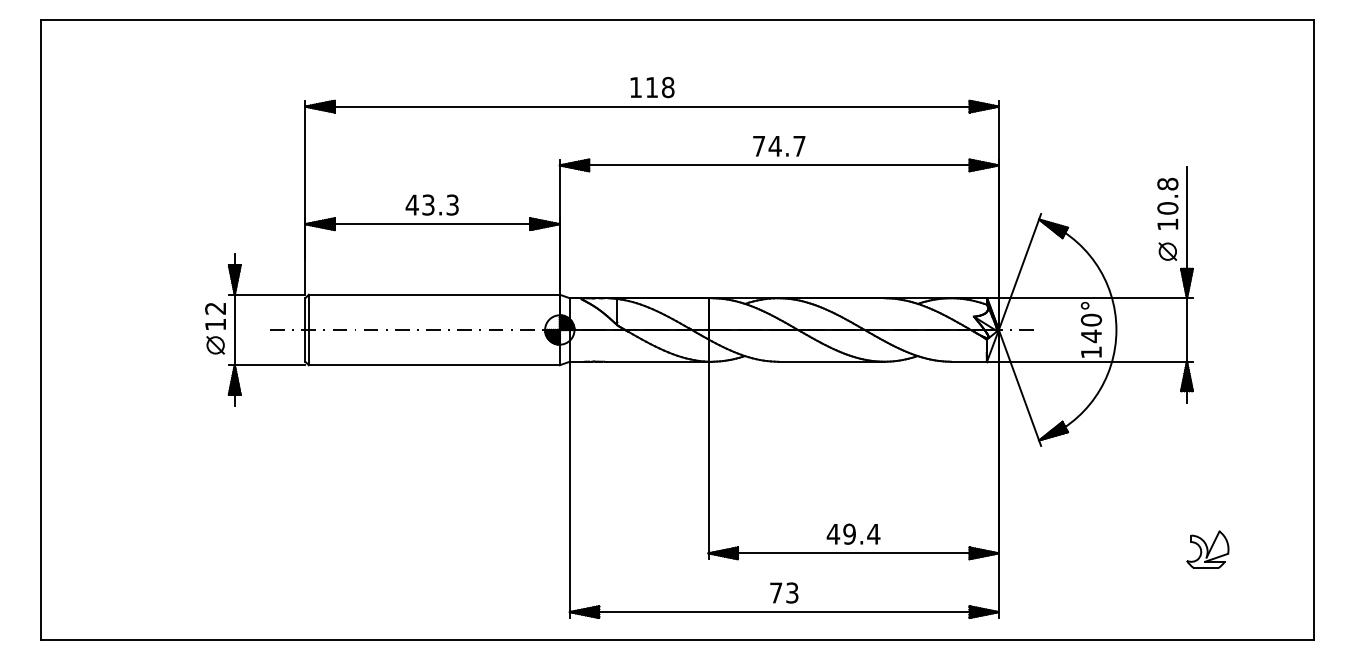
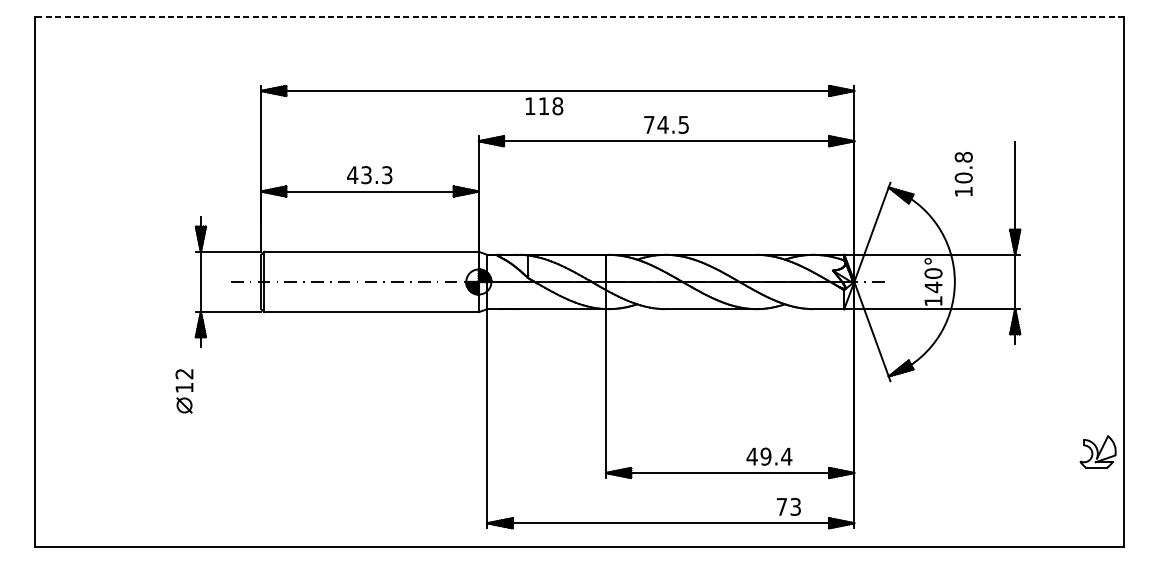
line: (677, 19) -> (579, 16), solid -> dashed
text: (652, 87) -> (544, 106), moved
text: (799, 146) -> (683, 125), 74.7 -> 74.5
text: (1167, 203) -> (963, 173), moved
part: (1167, 251) -> (998, 214), removed
part: (215, 328) -> (184, 391), moved
text: (853, 533) -> (769, 456), moved
part: (1207, 549) -> (1097, 451), moved
text: (784, 592) -> (789, 506), moved

